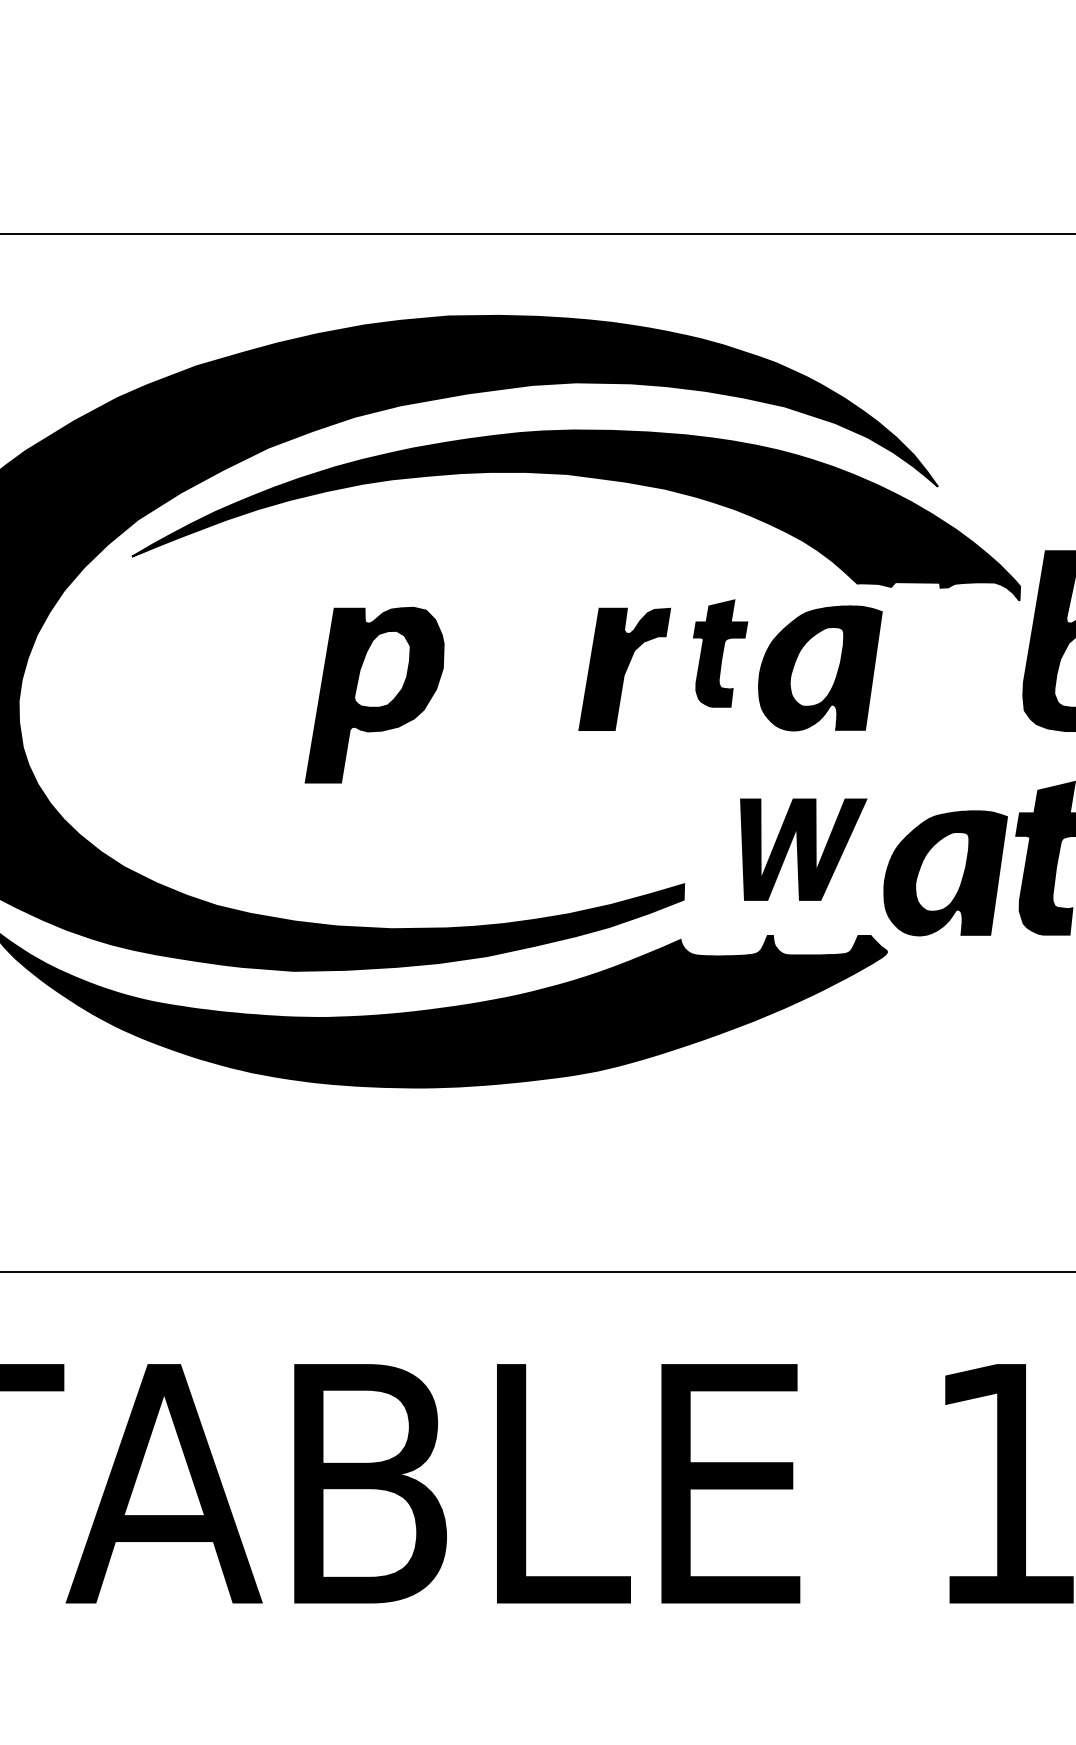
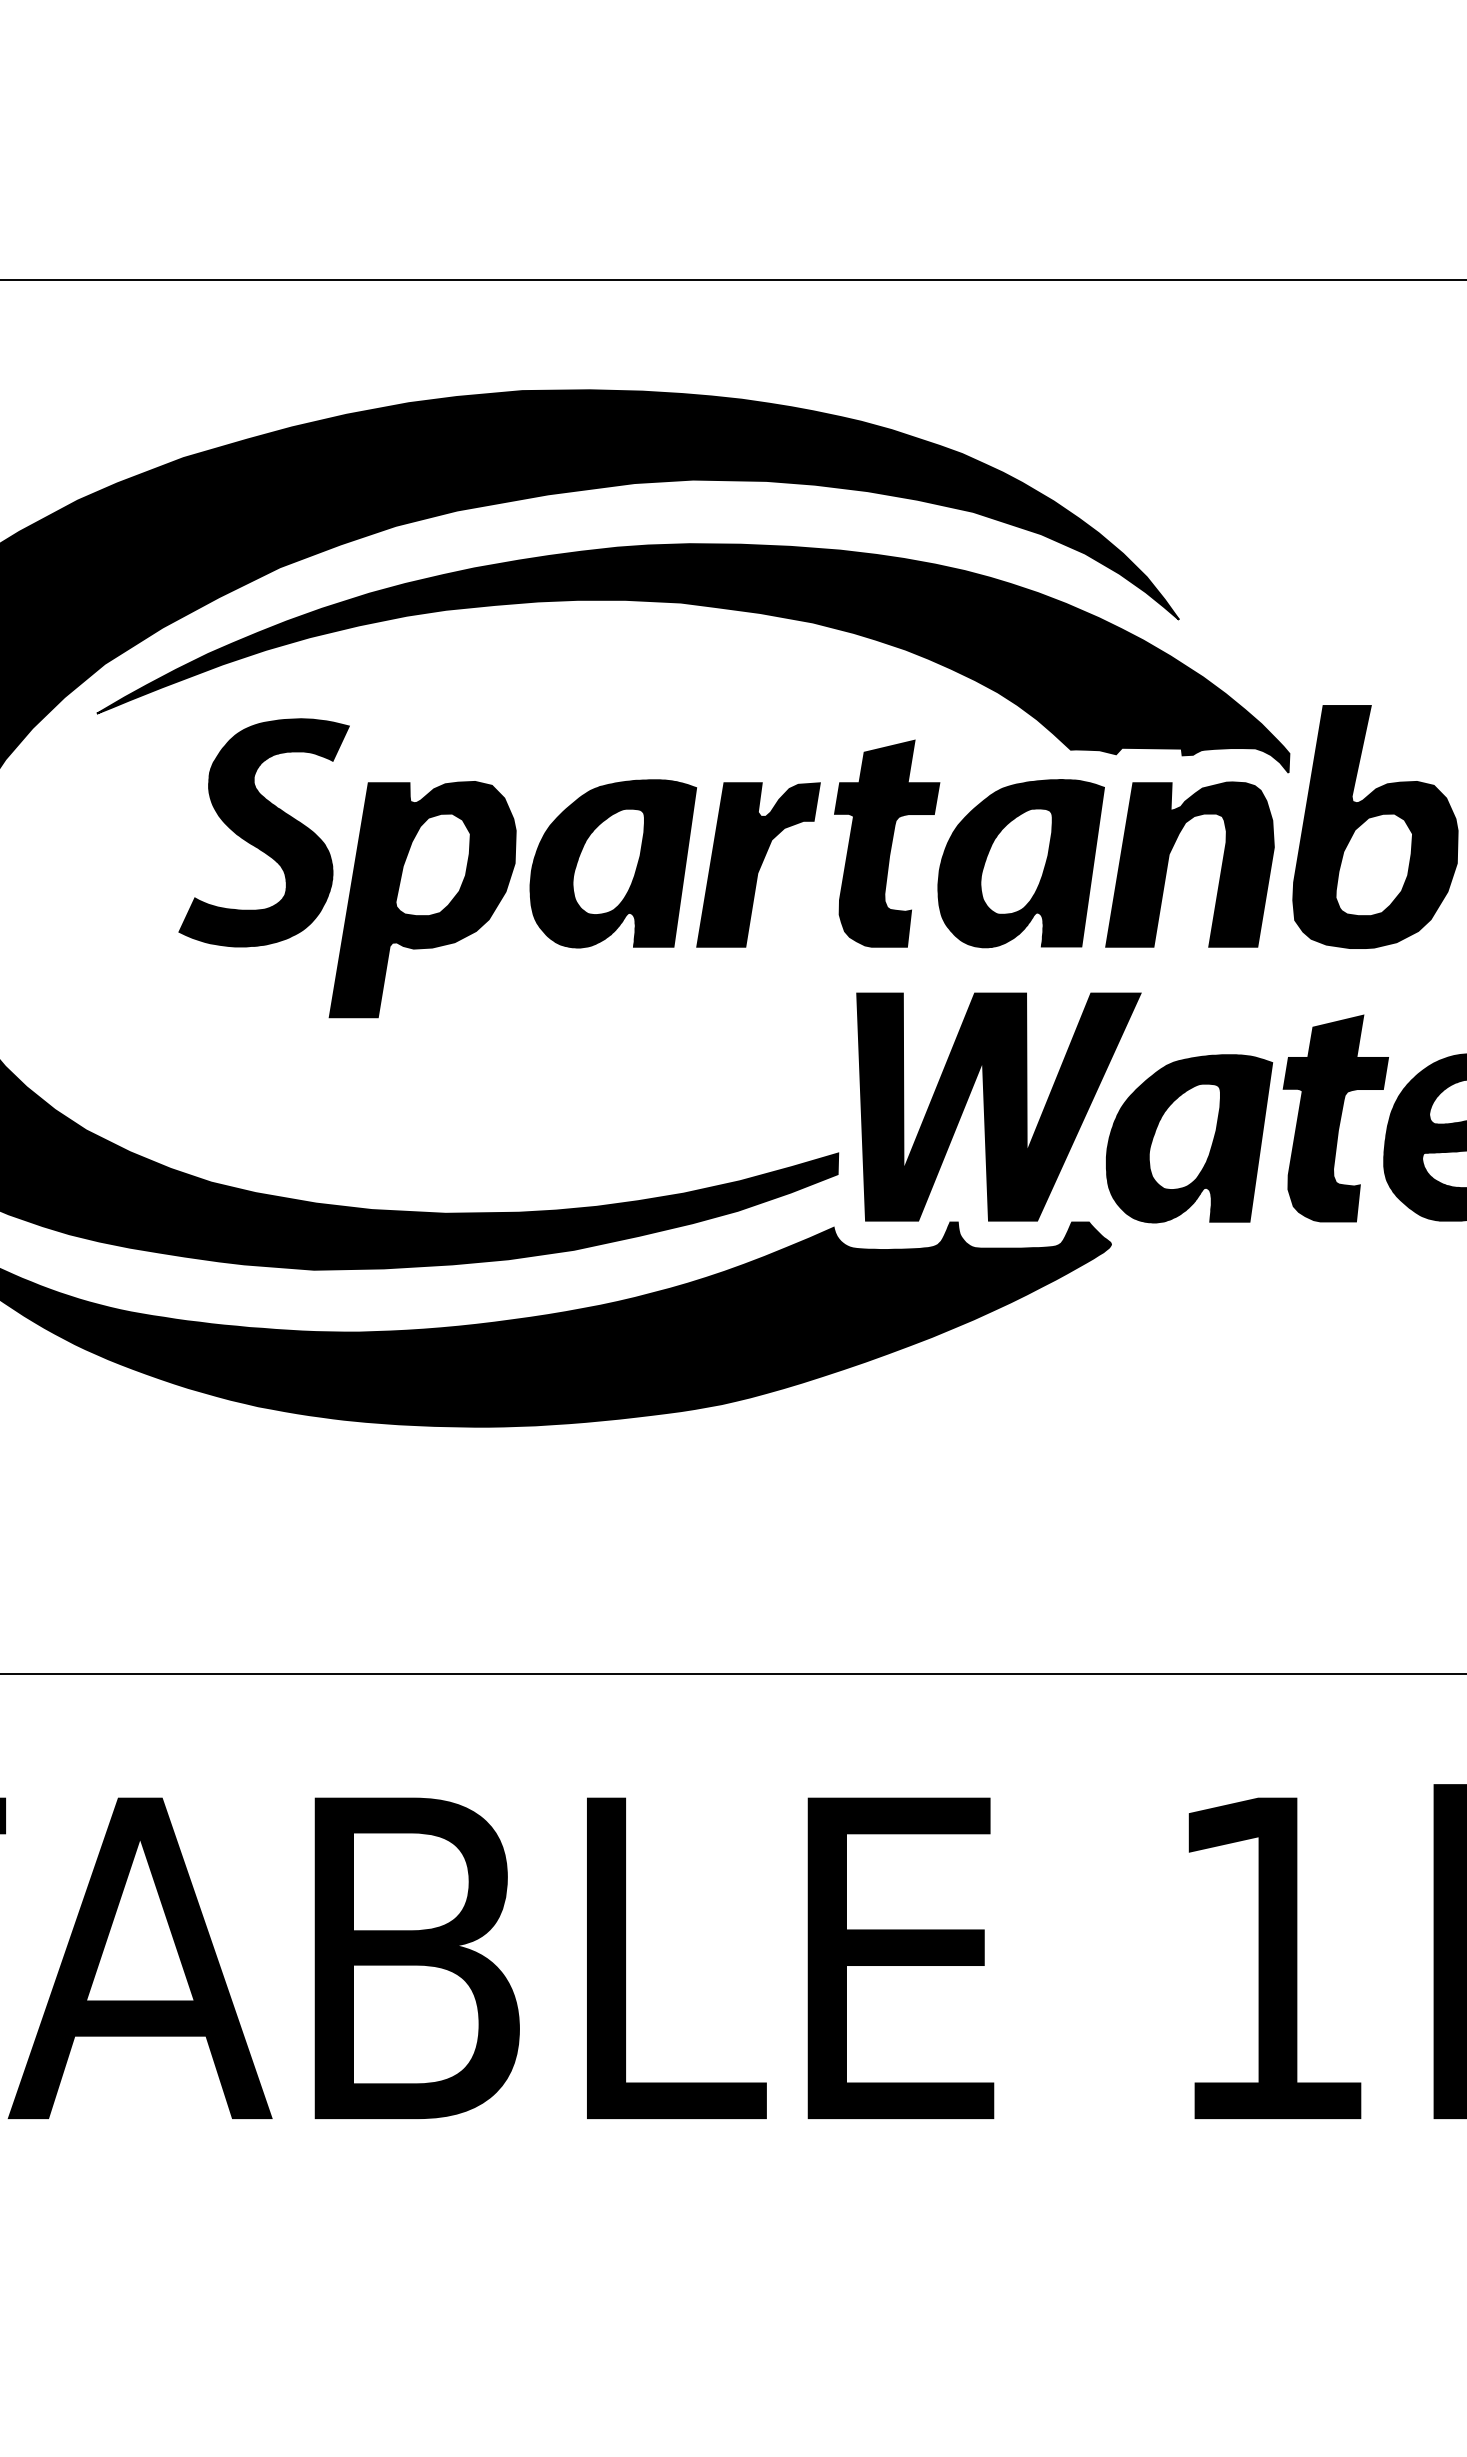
fill: (256, 645) -> (264, 832), added
part: (720, 653) -> (887, 843), size x1.43
part: (515, 668) -> (612, 863), added
part: (930, 668) -> (1168, 863), added
part: (803, 849) -> (998, 1106), size x1.67

